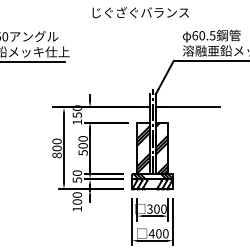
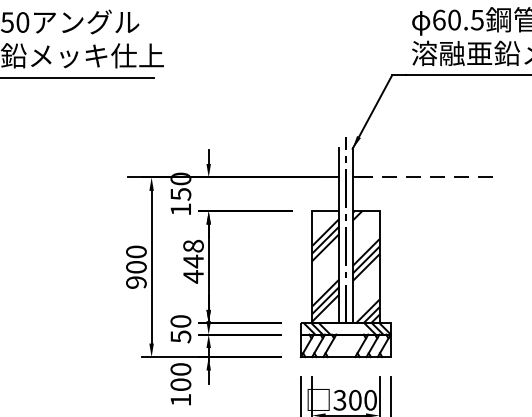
line: (187, 107) -> (422, 177), solid -> dashed
text: (82, 145) -> (192, 260), 500 -> 448
text: (56, 155) -> (135, 282), 800 -> 900

